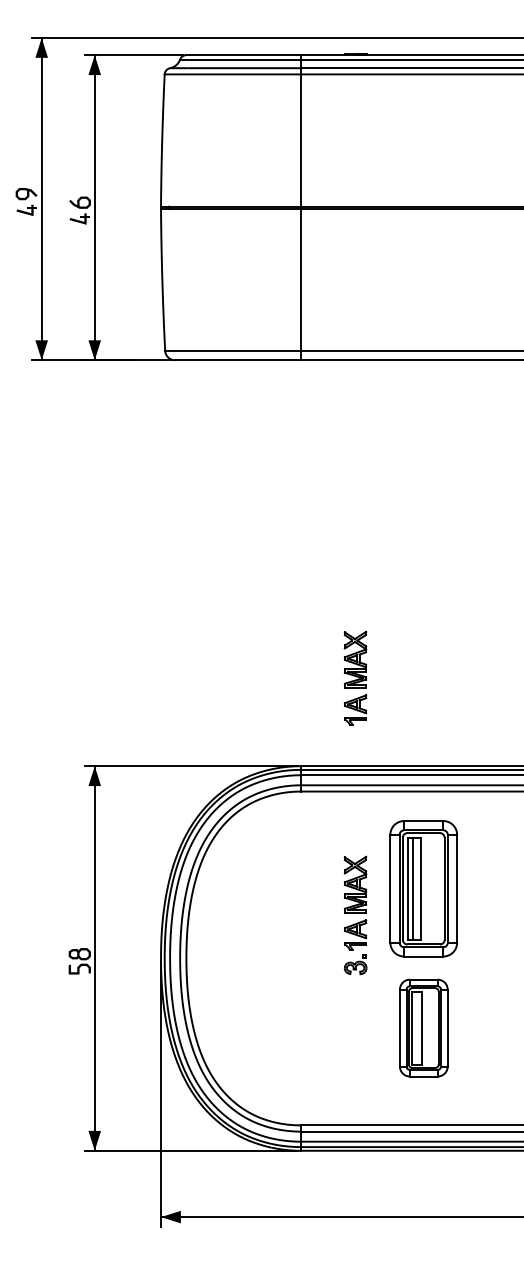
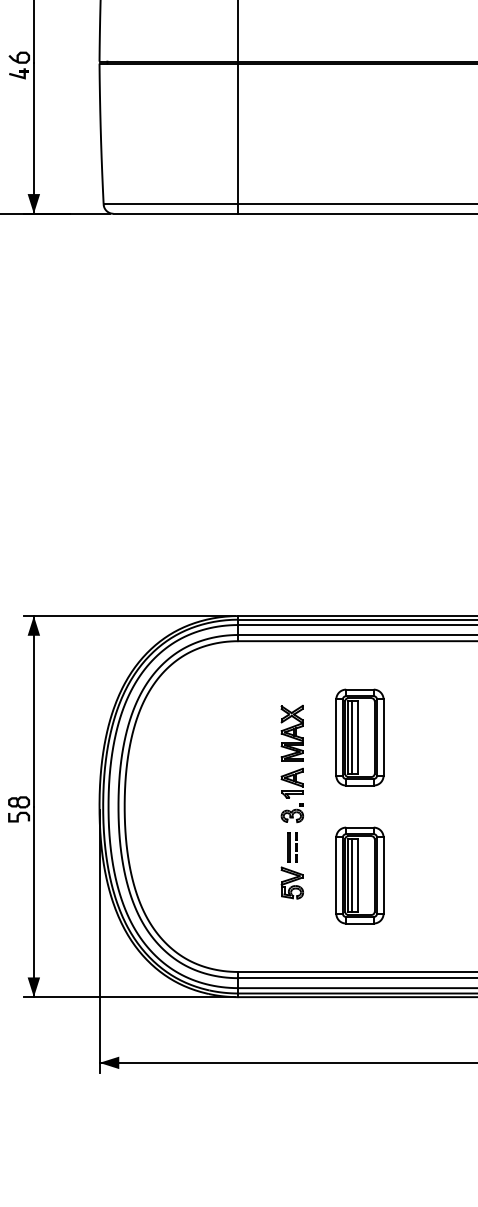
part: (355, 677) -> (292, 528), removed
part: (423, 888) -> (359, 737), size x0.71
part: (355, 1018) -> (292, 866), added
line: (416, 1027) -> (352, 874), added

